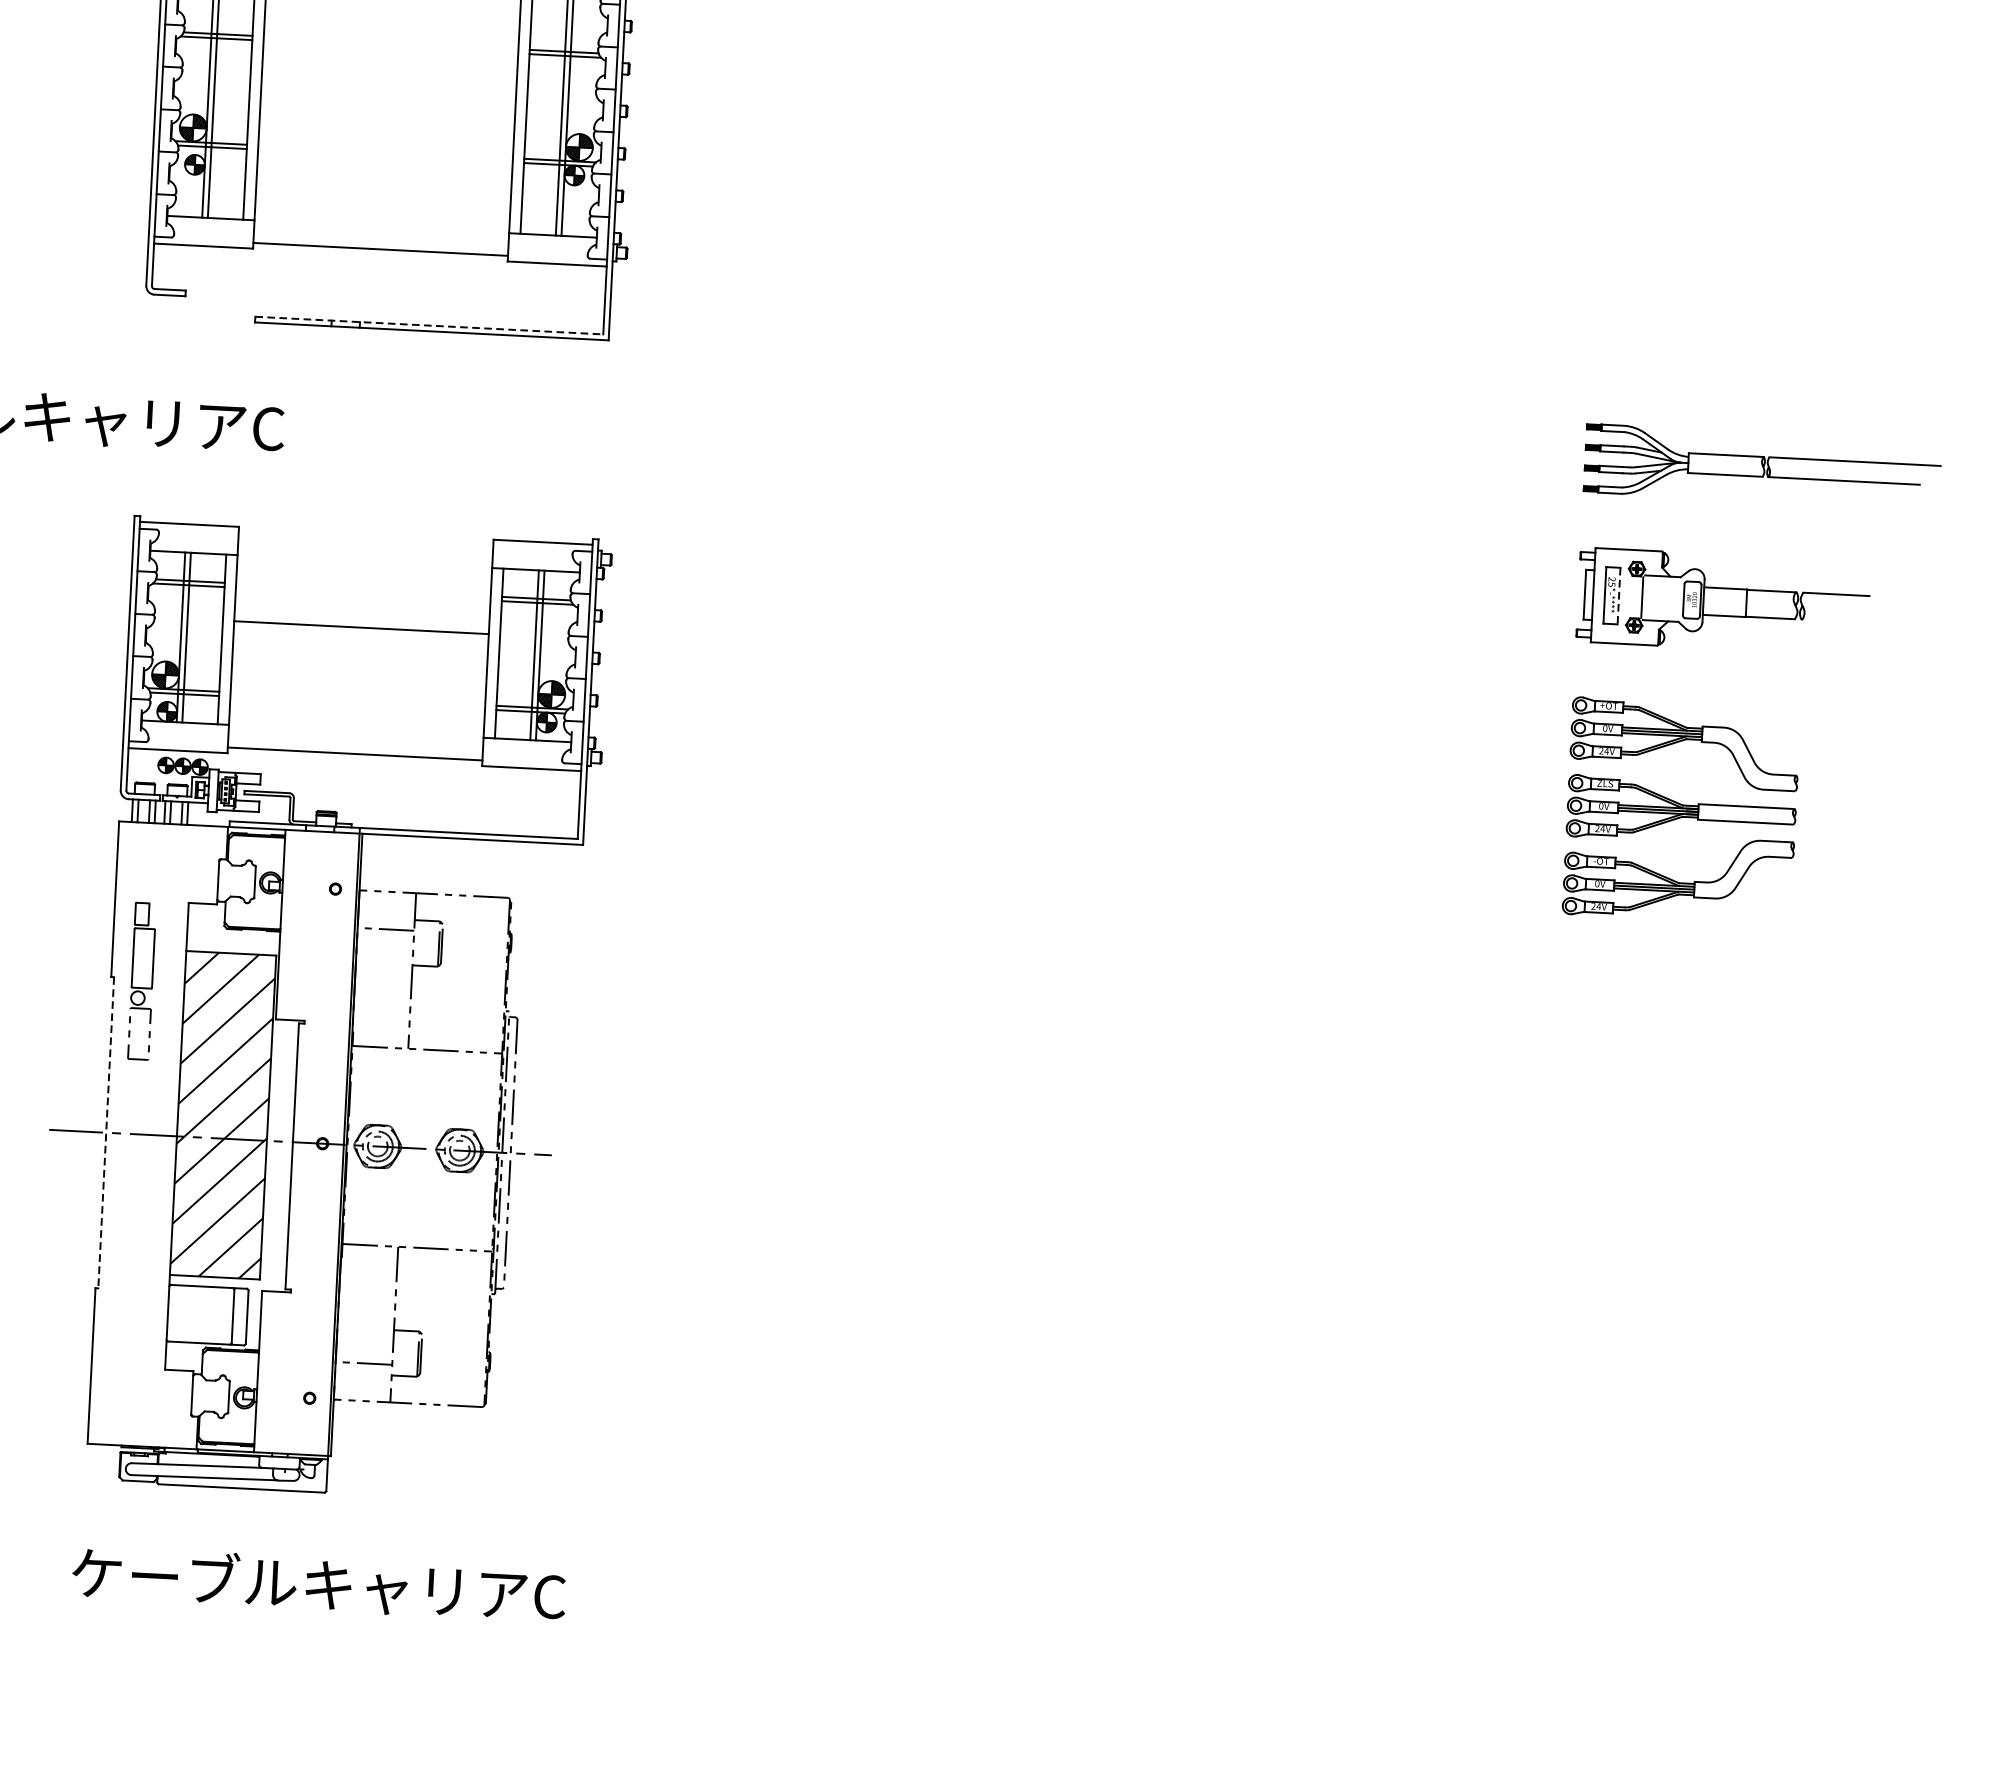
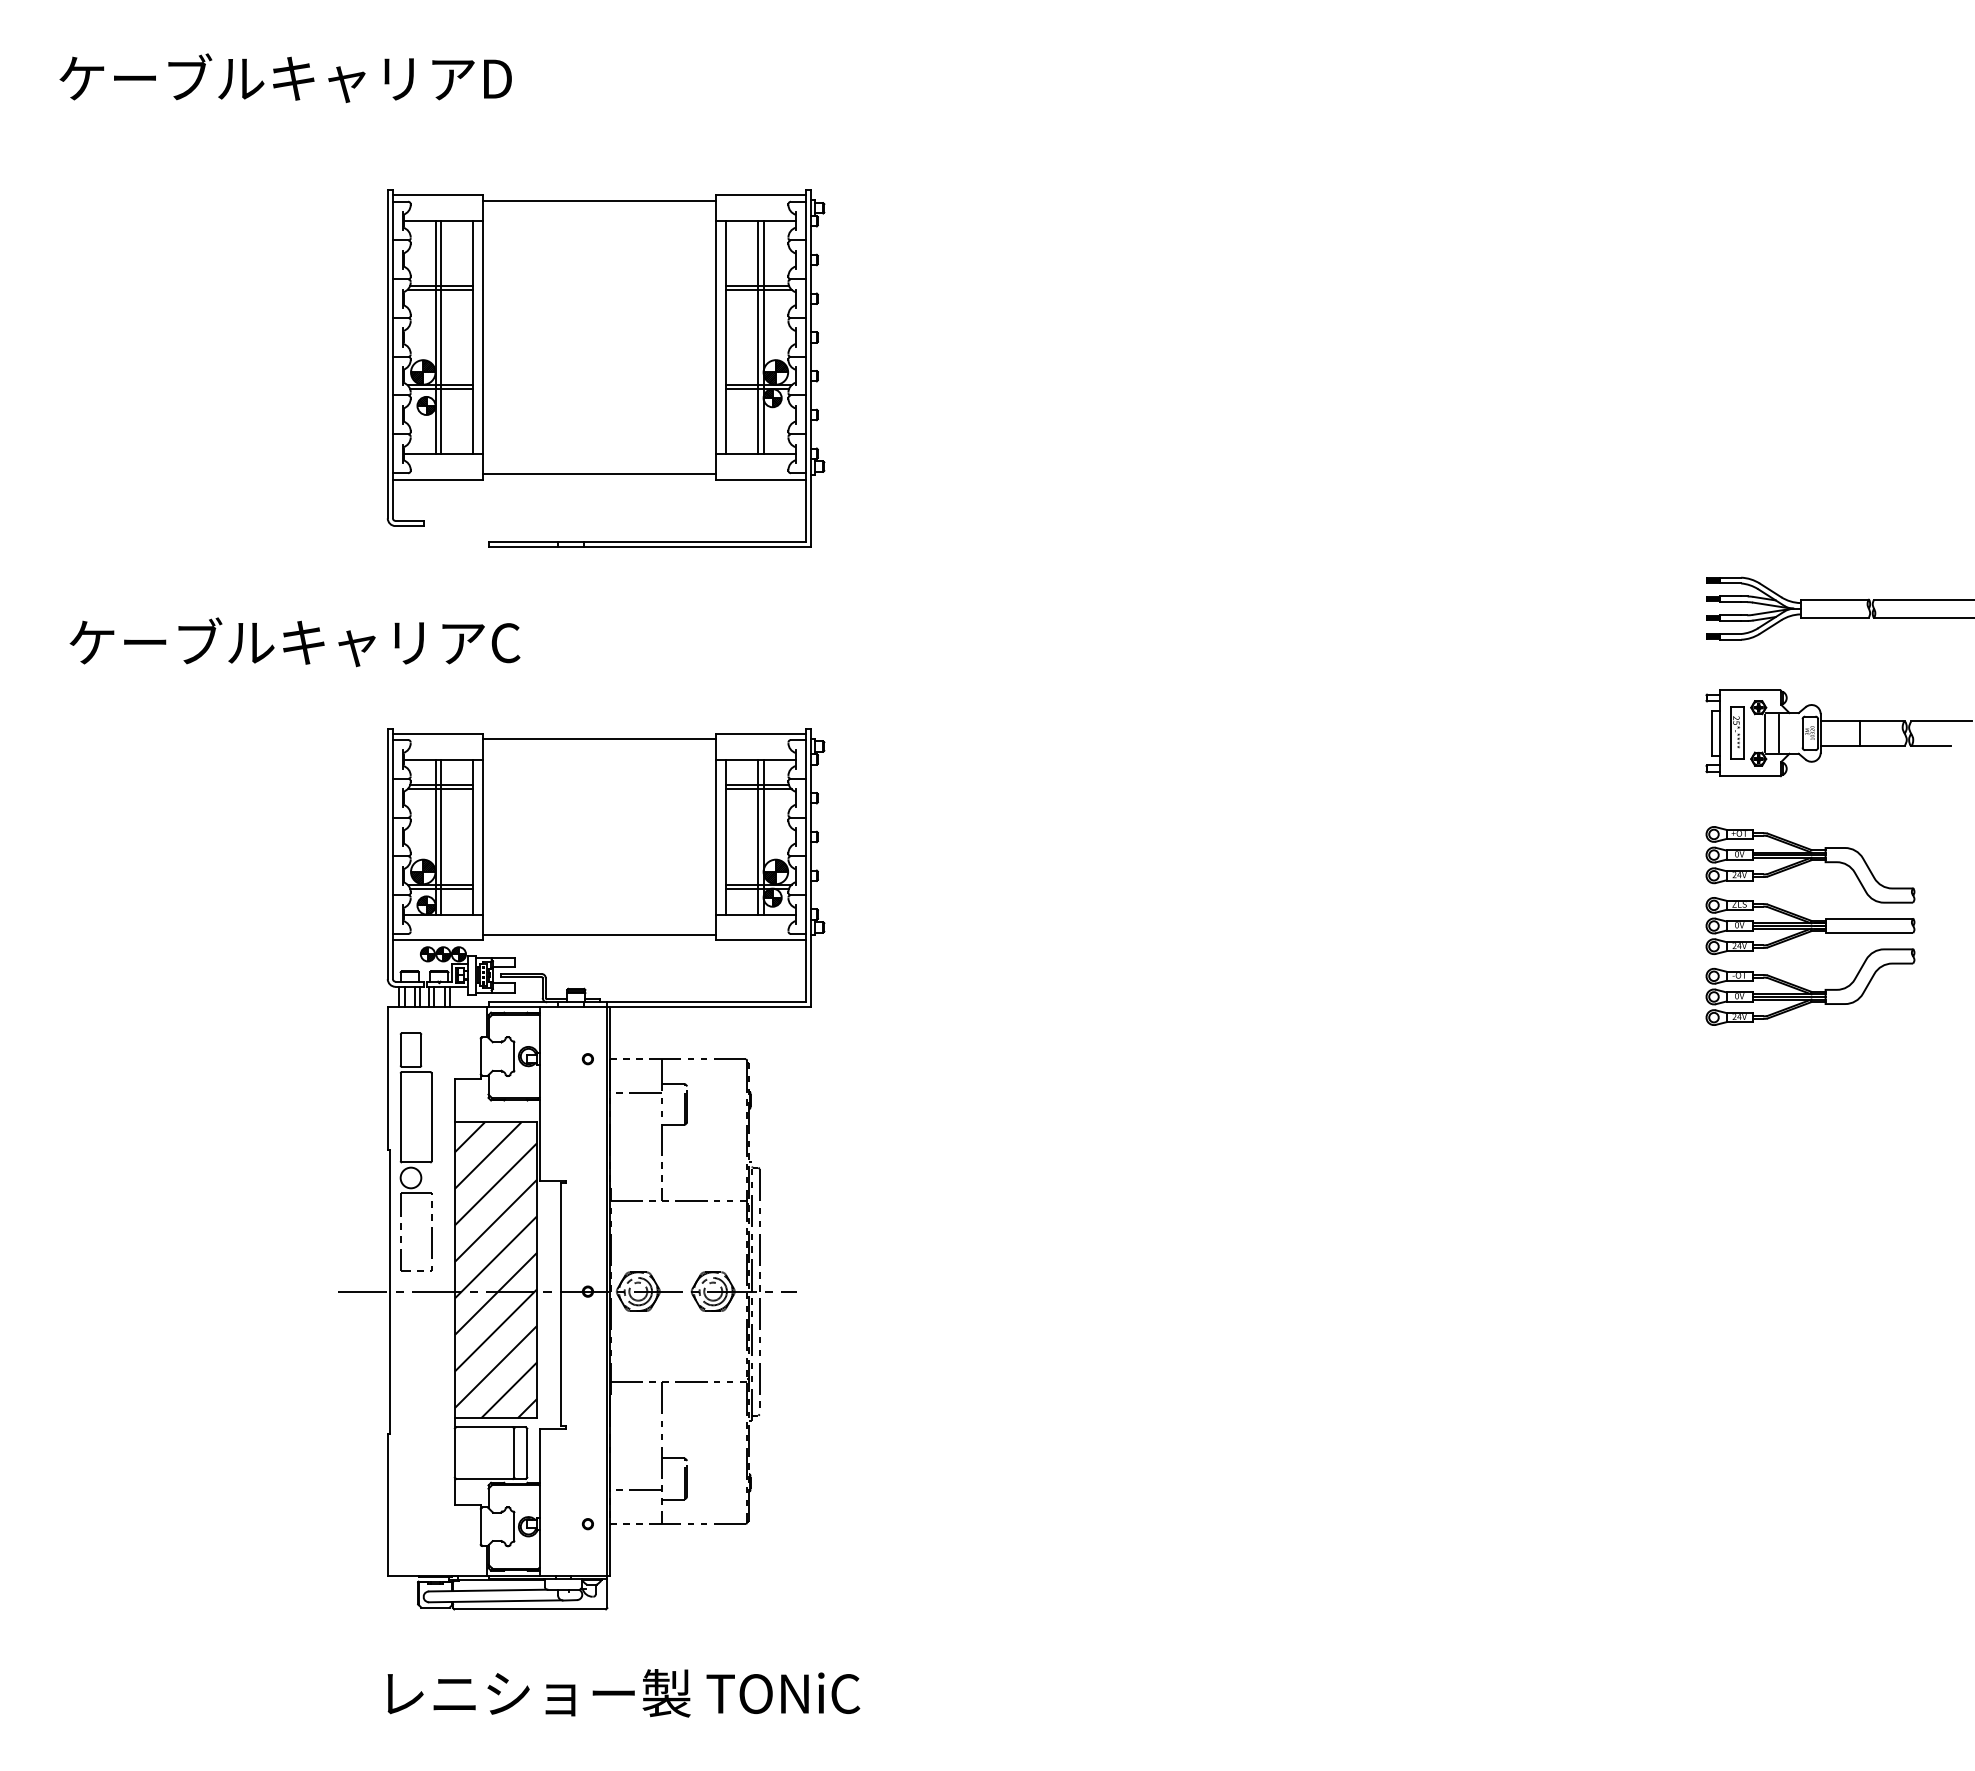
line: (429, 325) -> (647, 541), dashed -> solid
line: (1619, 596) -> (1743, 733), dashed -> solid
line: (1657, 598) -> (1778, 733), added
line: (1823, 621) -> (1930, 746), added
line: (361, 627) -> (599, 738), moved
part: (141, 980) -> (415, 1151), size x1.67
line: (106, 1133) -> (390, 1292), dashed -> solid
text: (334, 1584) -> (619, 1692), ケーブルキャリアC -> レニショー製 TONiC

